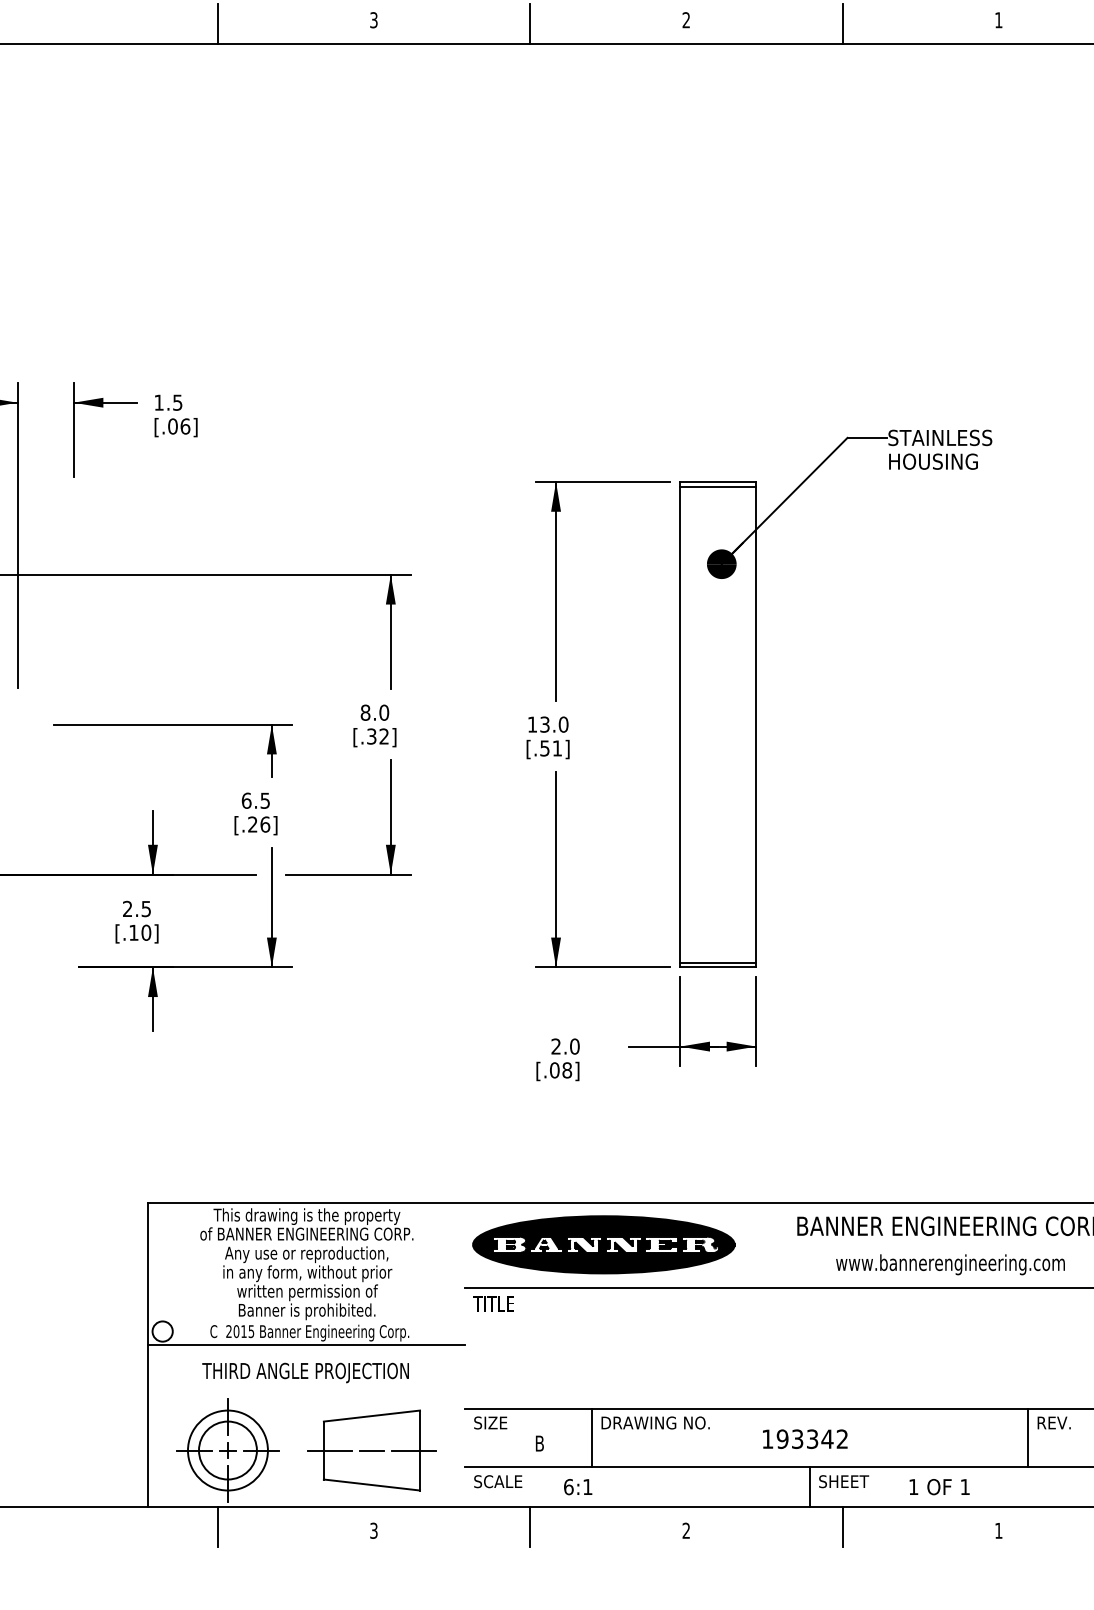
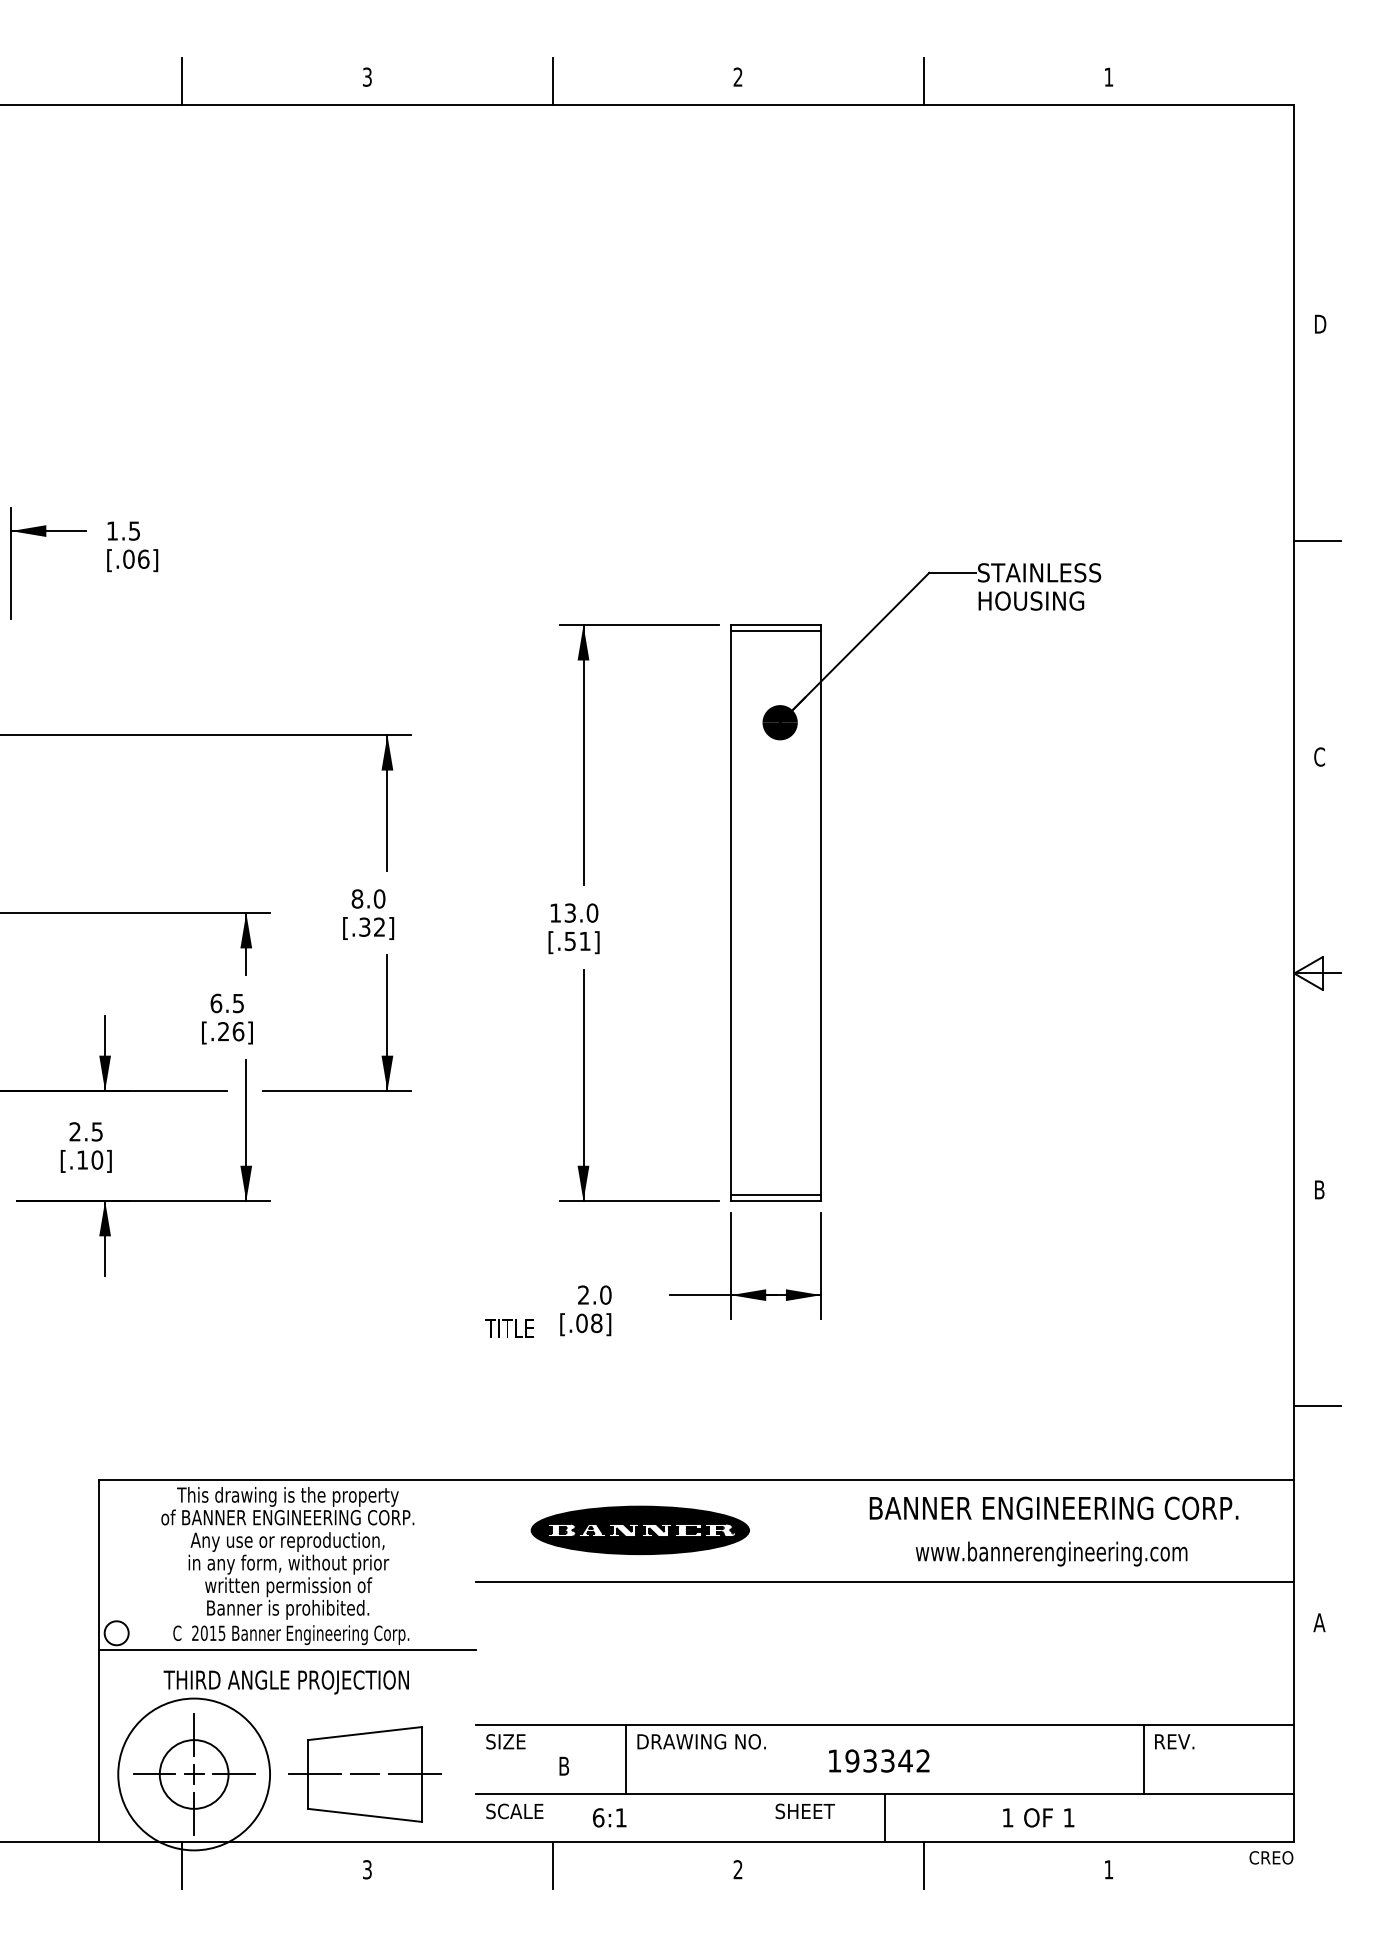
part: (604, 1244) -> (640, 1530), size x0.7
text: (493, 1303) -> (509, 1328), moved
circle: (227, 1450) -> (193, 1774), size x1.6
text: (843, 1481) -> (804, 1811), moved

